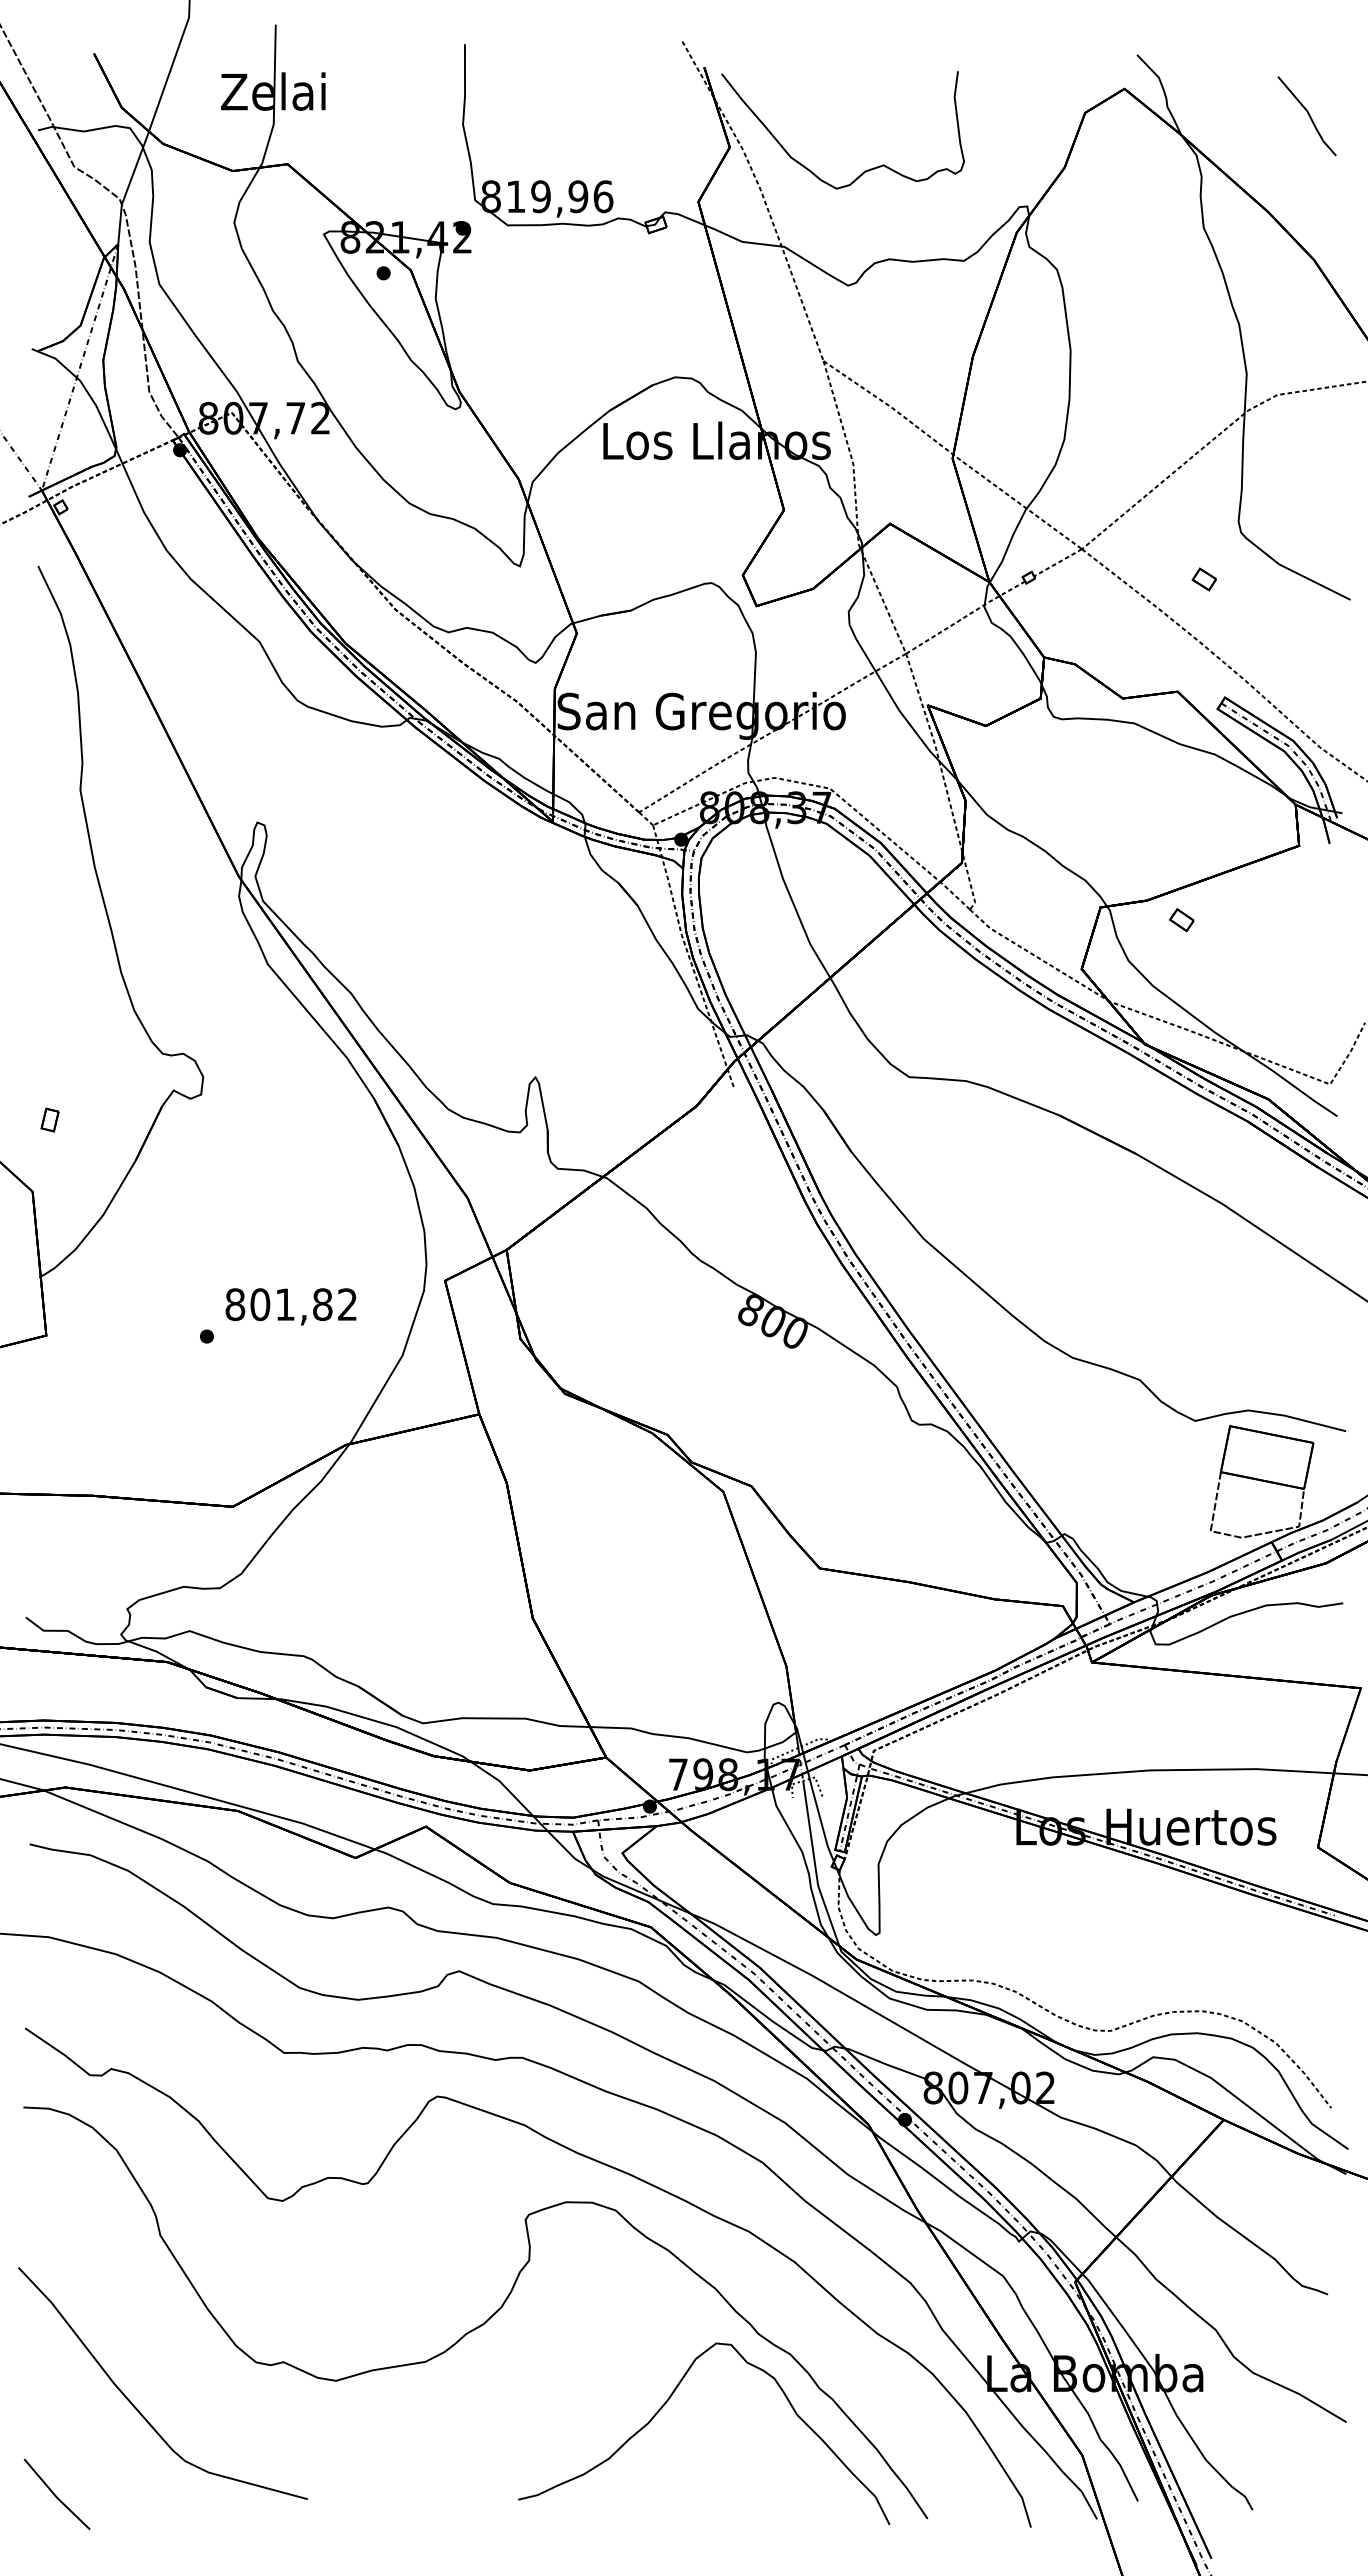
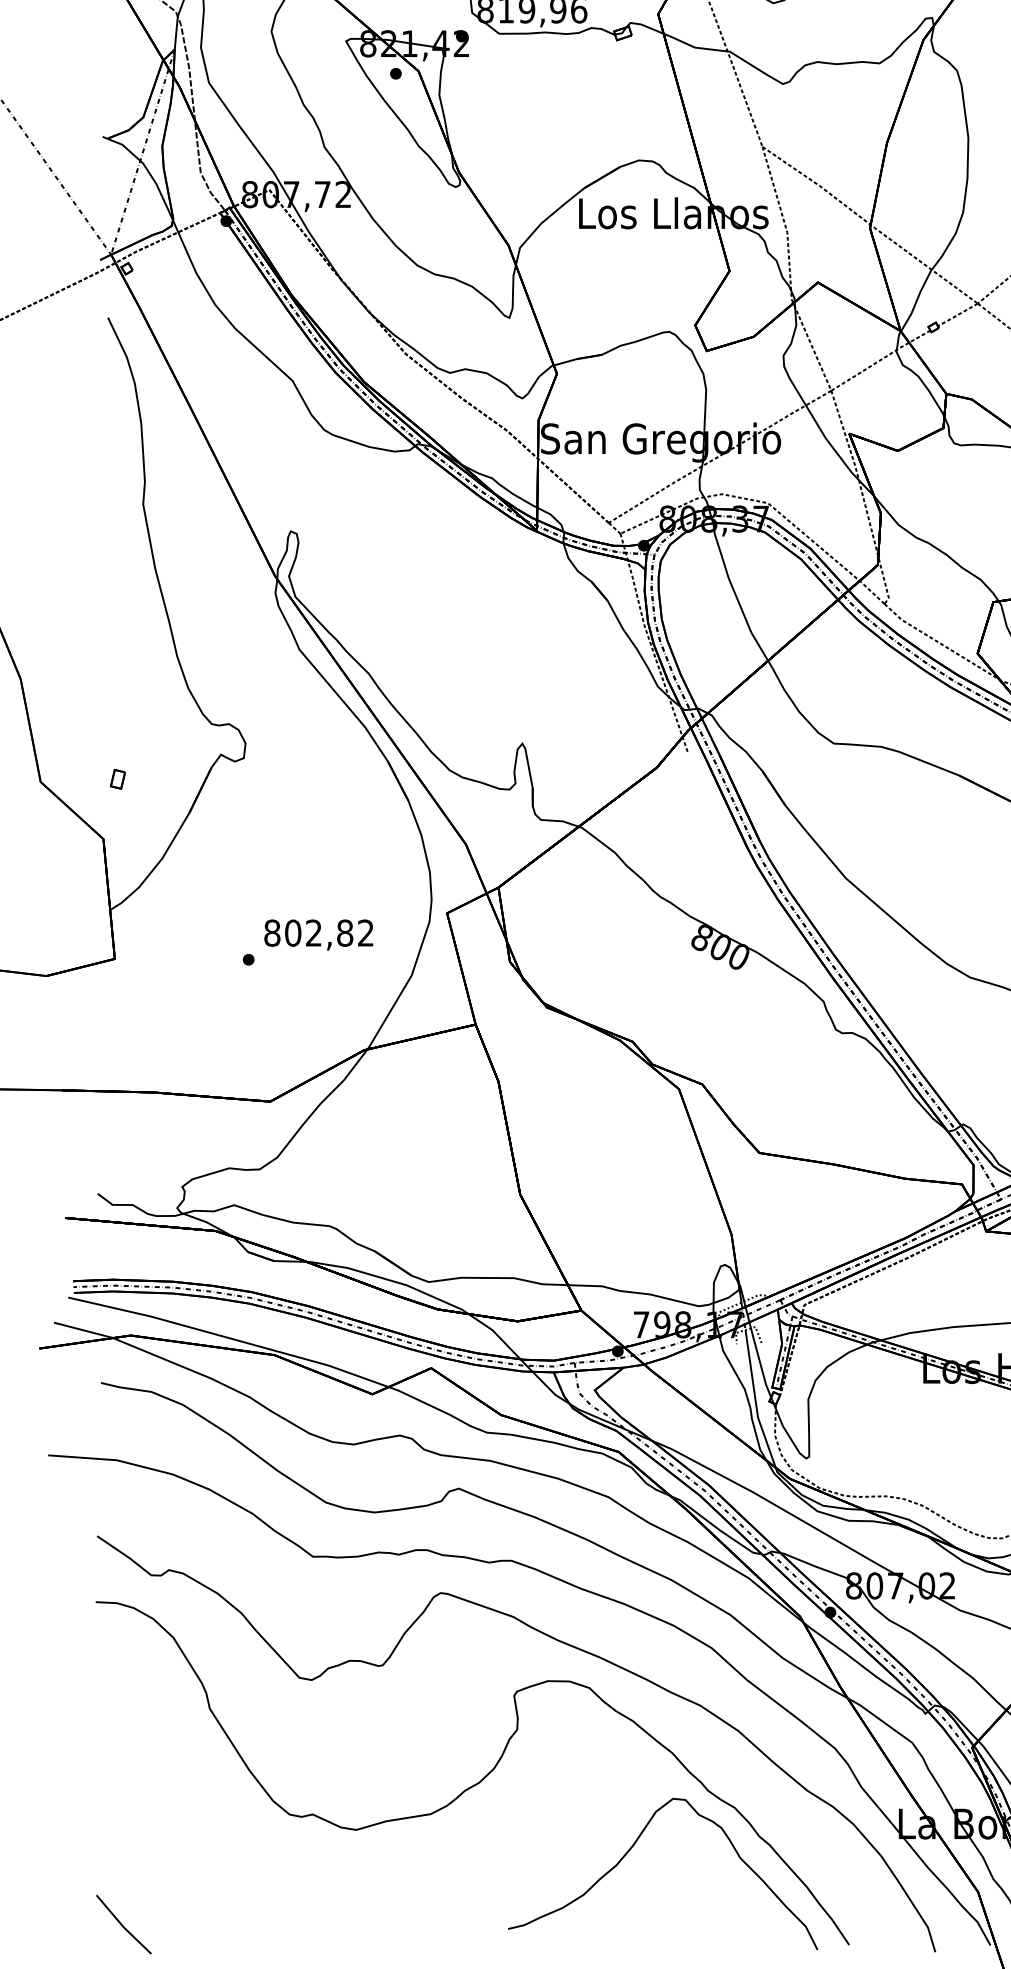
text: (284, 1304) -> (313, 933), 801,82 -> 802,82
curve: (137, 2408) -> (190, 1853), removed

